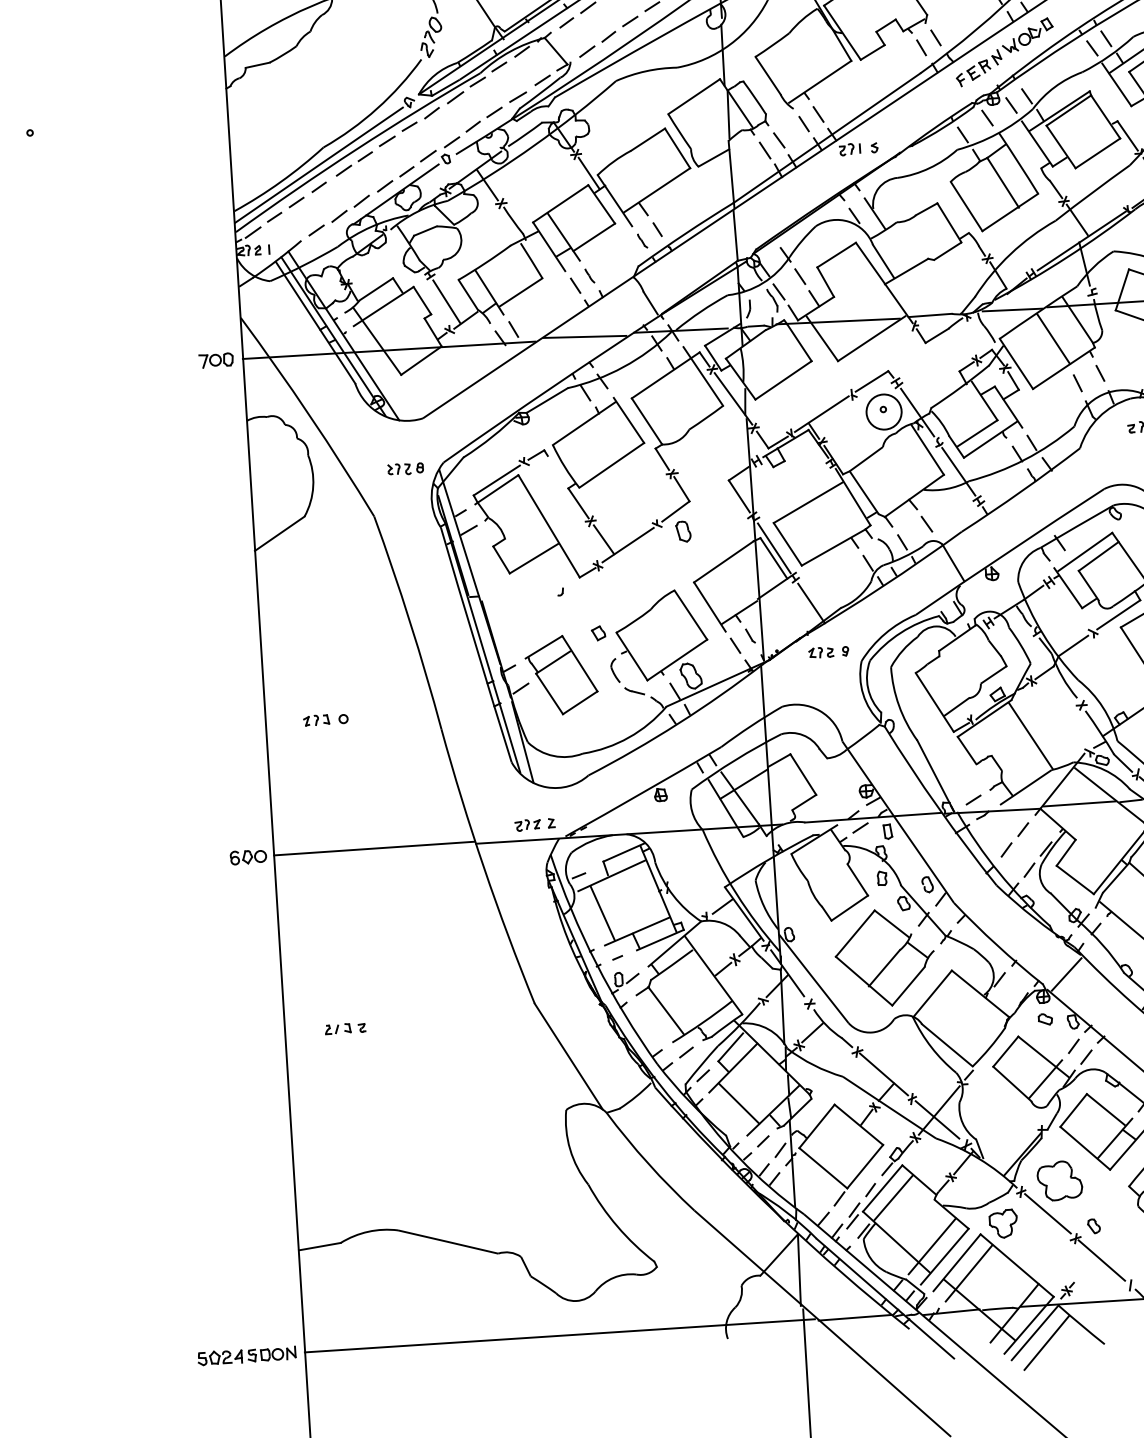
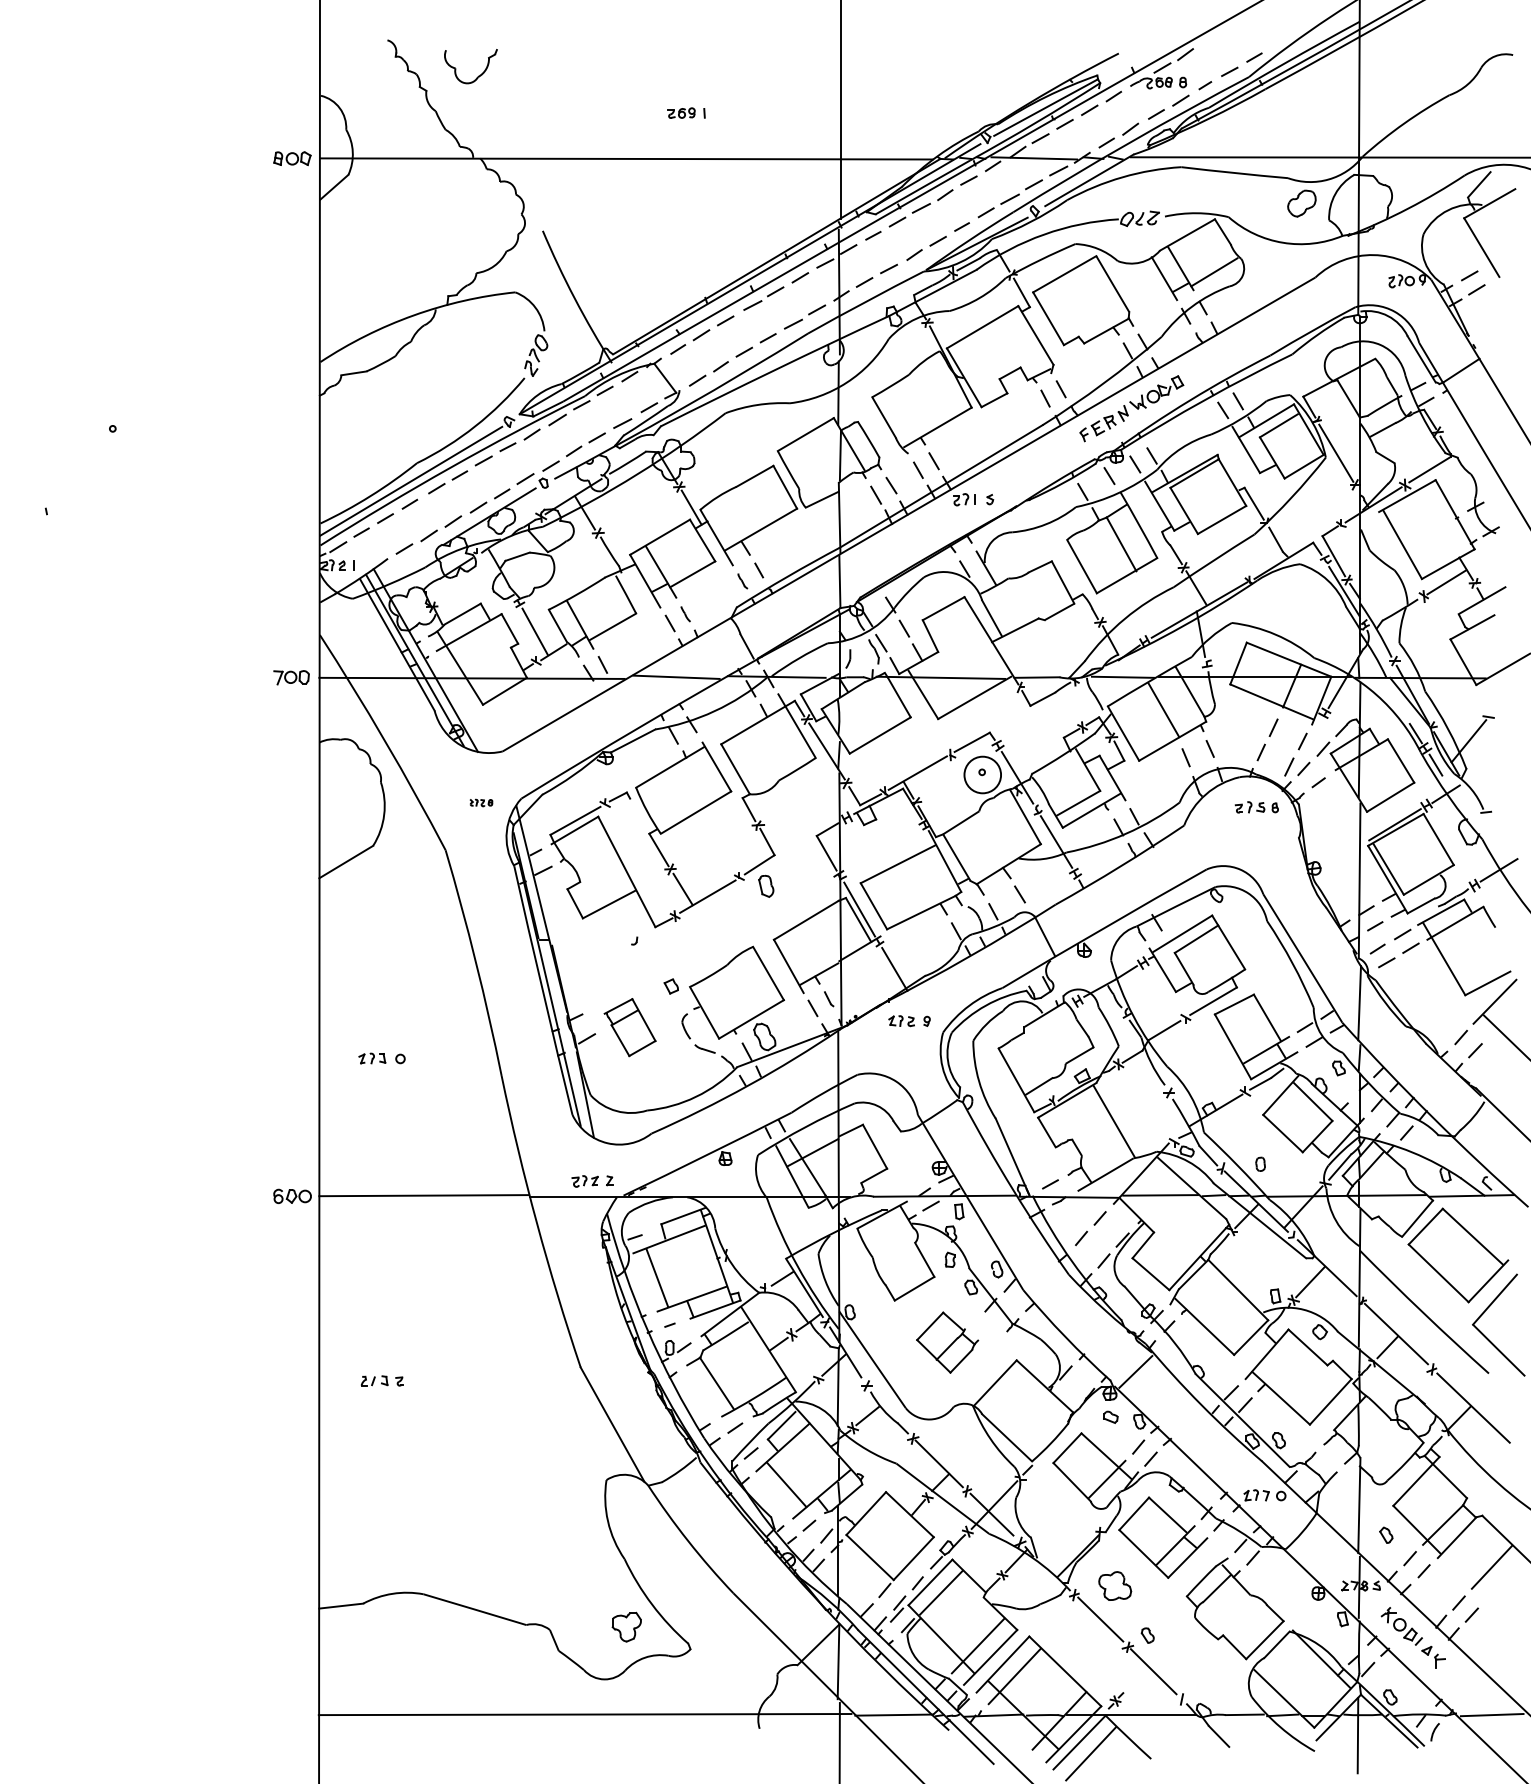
part: (405, 468) -> (481, 802), size x0.6
part: (560, 675) -> (629, 1027), size x0.7
part: (884, 957) -> (947, 1342), size x0.6
part: (1059, 1180) -> (1114, 1585), size x0.7
part: (1003, 1223) -> (626, 1626), moved
part: (246, 1355) -> (257, 1714), removed

